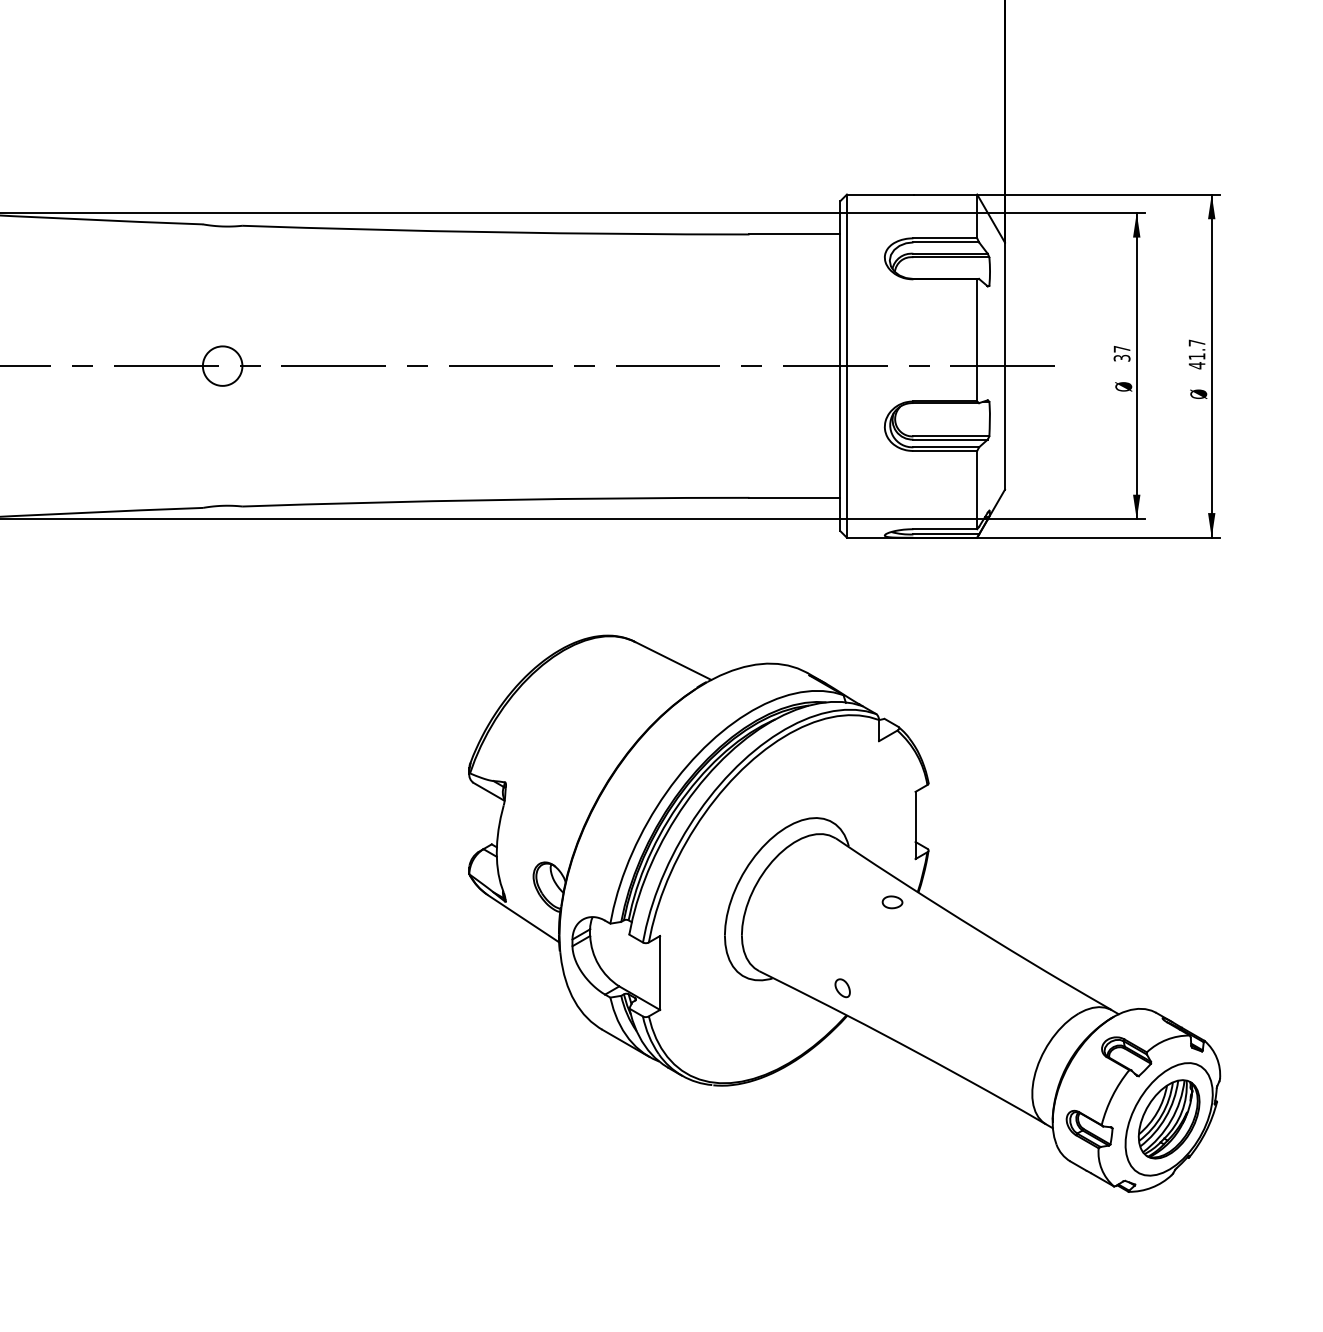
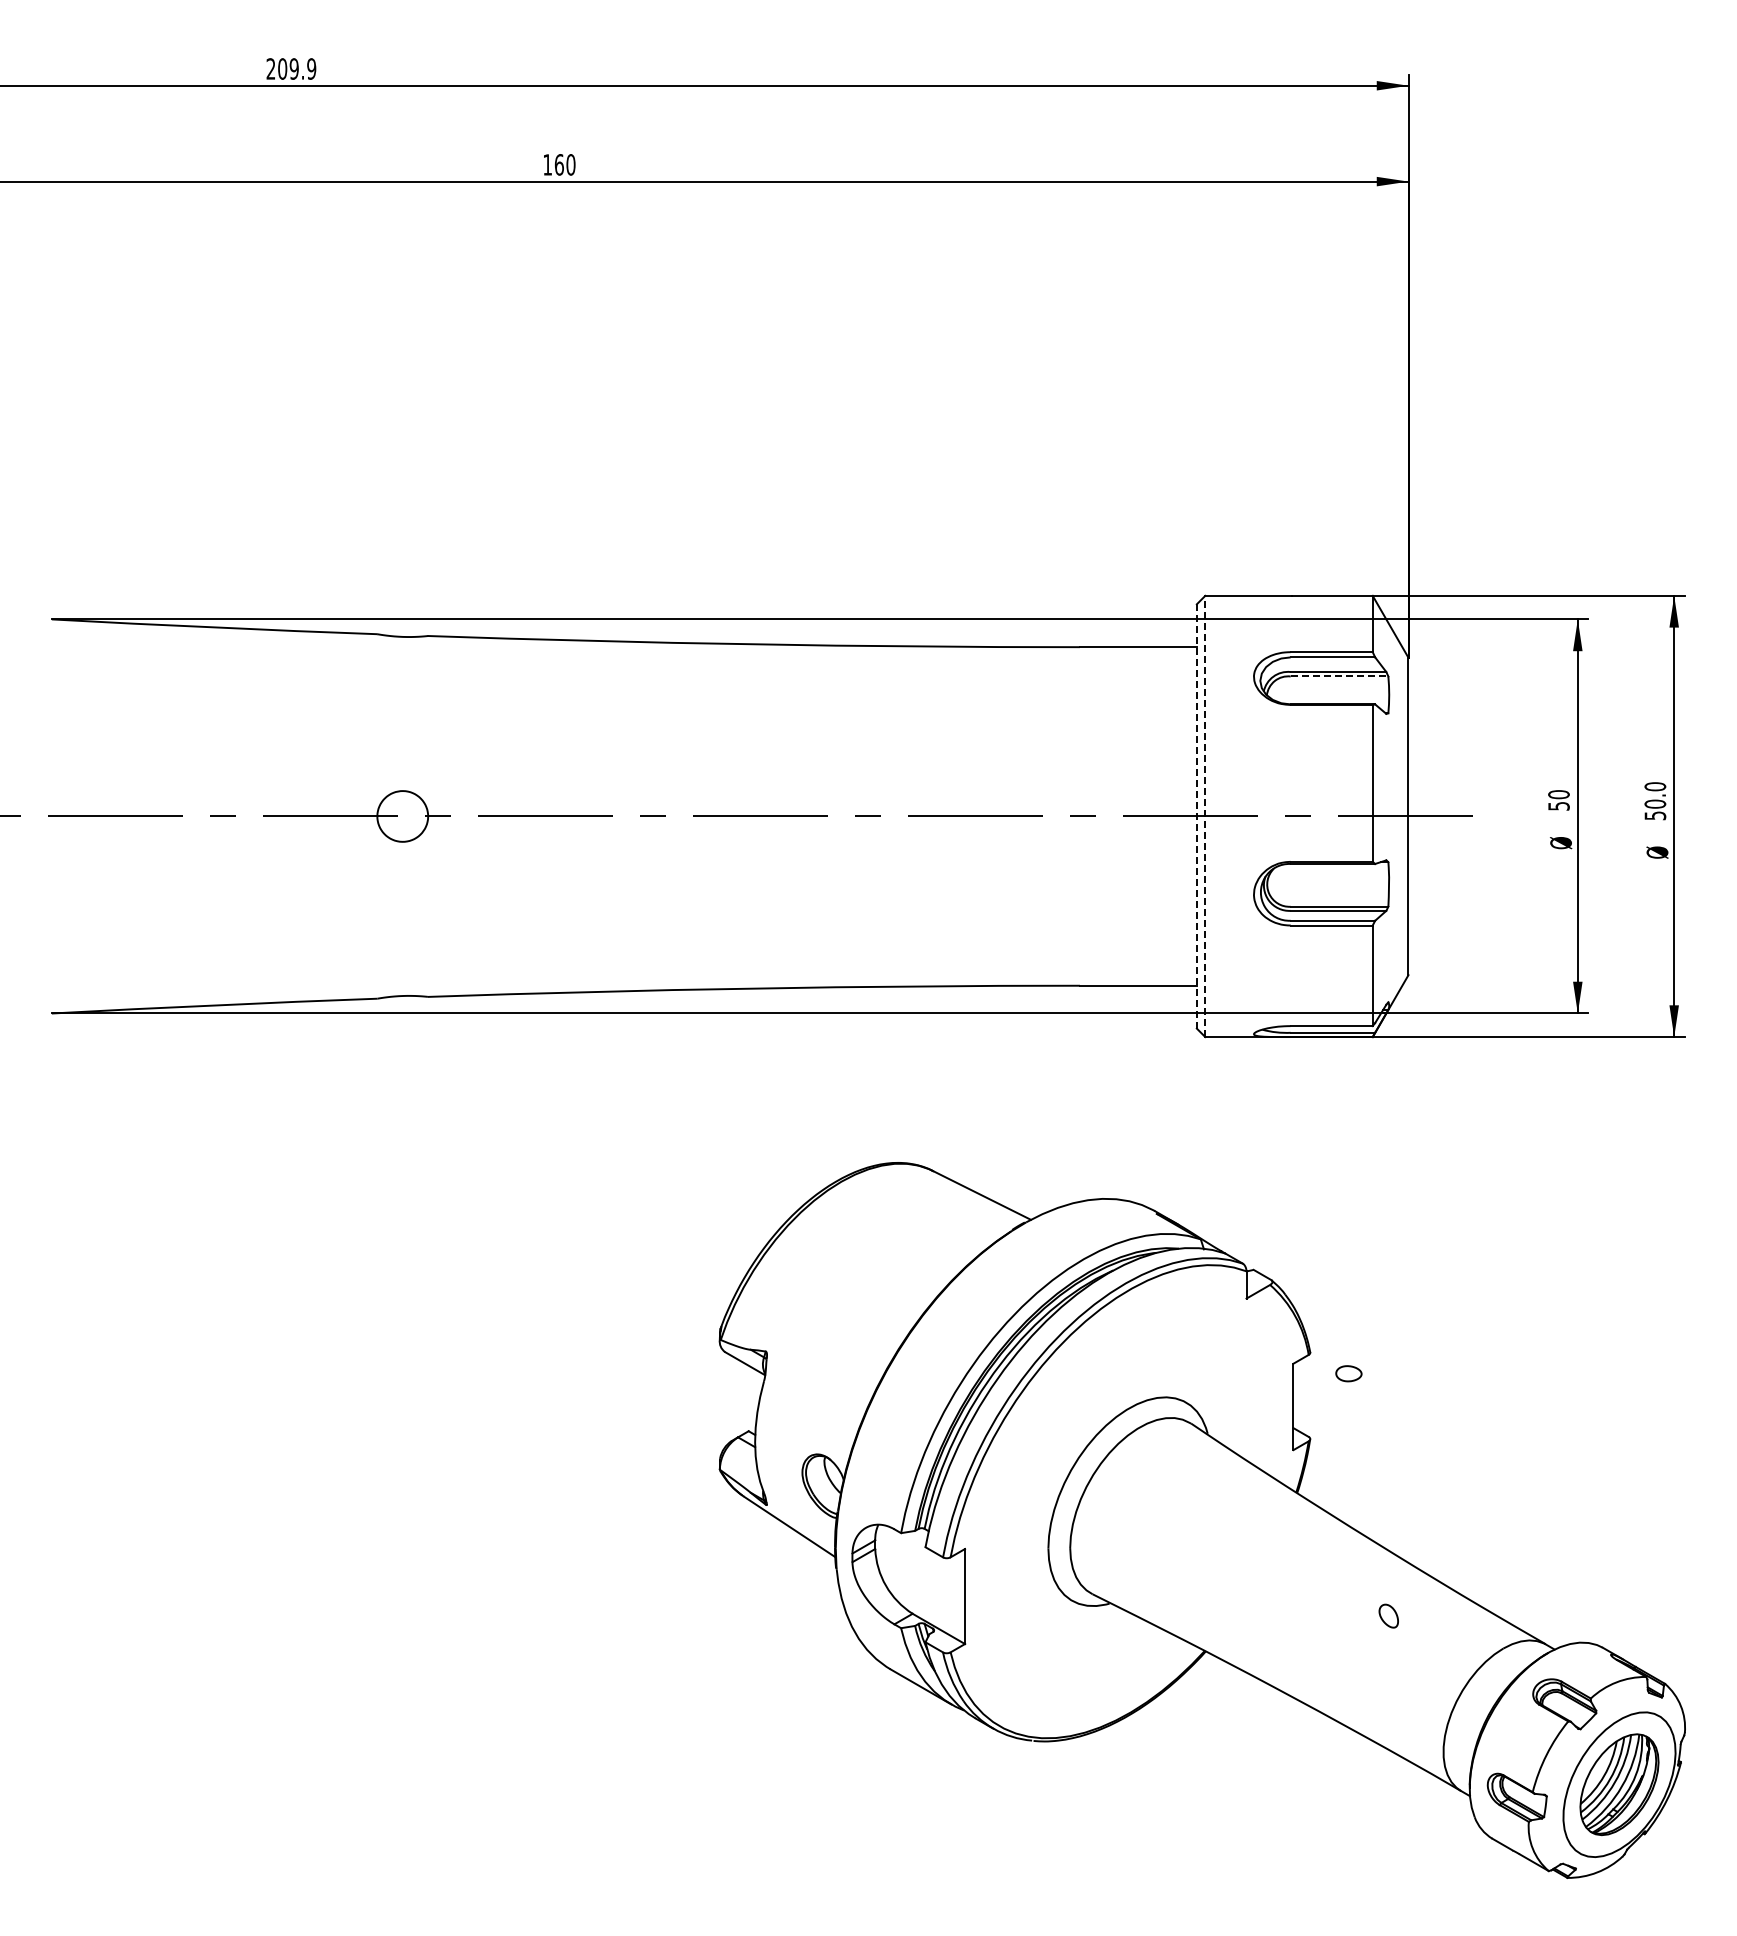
line: (951, 257) -> (1339, 676), solid -> dashed
text: (1121, 353) -> (1558, 800), 37 -> 50
text: (1197, 354) -> (1655, 801), 41.7 -> 50.0
line: (840, 365) -> (1196, 815), solid -> dashed
line: (847, 366) -> (1205, 816), solid -> dashed
part: (892, 902) -> (1348, 1373), moved
part: (842, 987) -> (1388, 1615), moved

